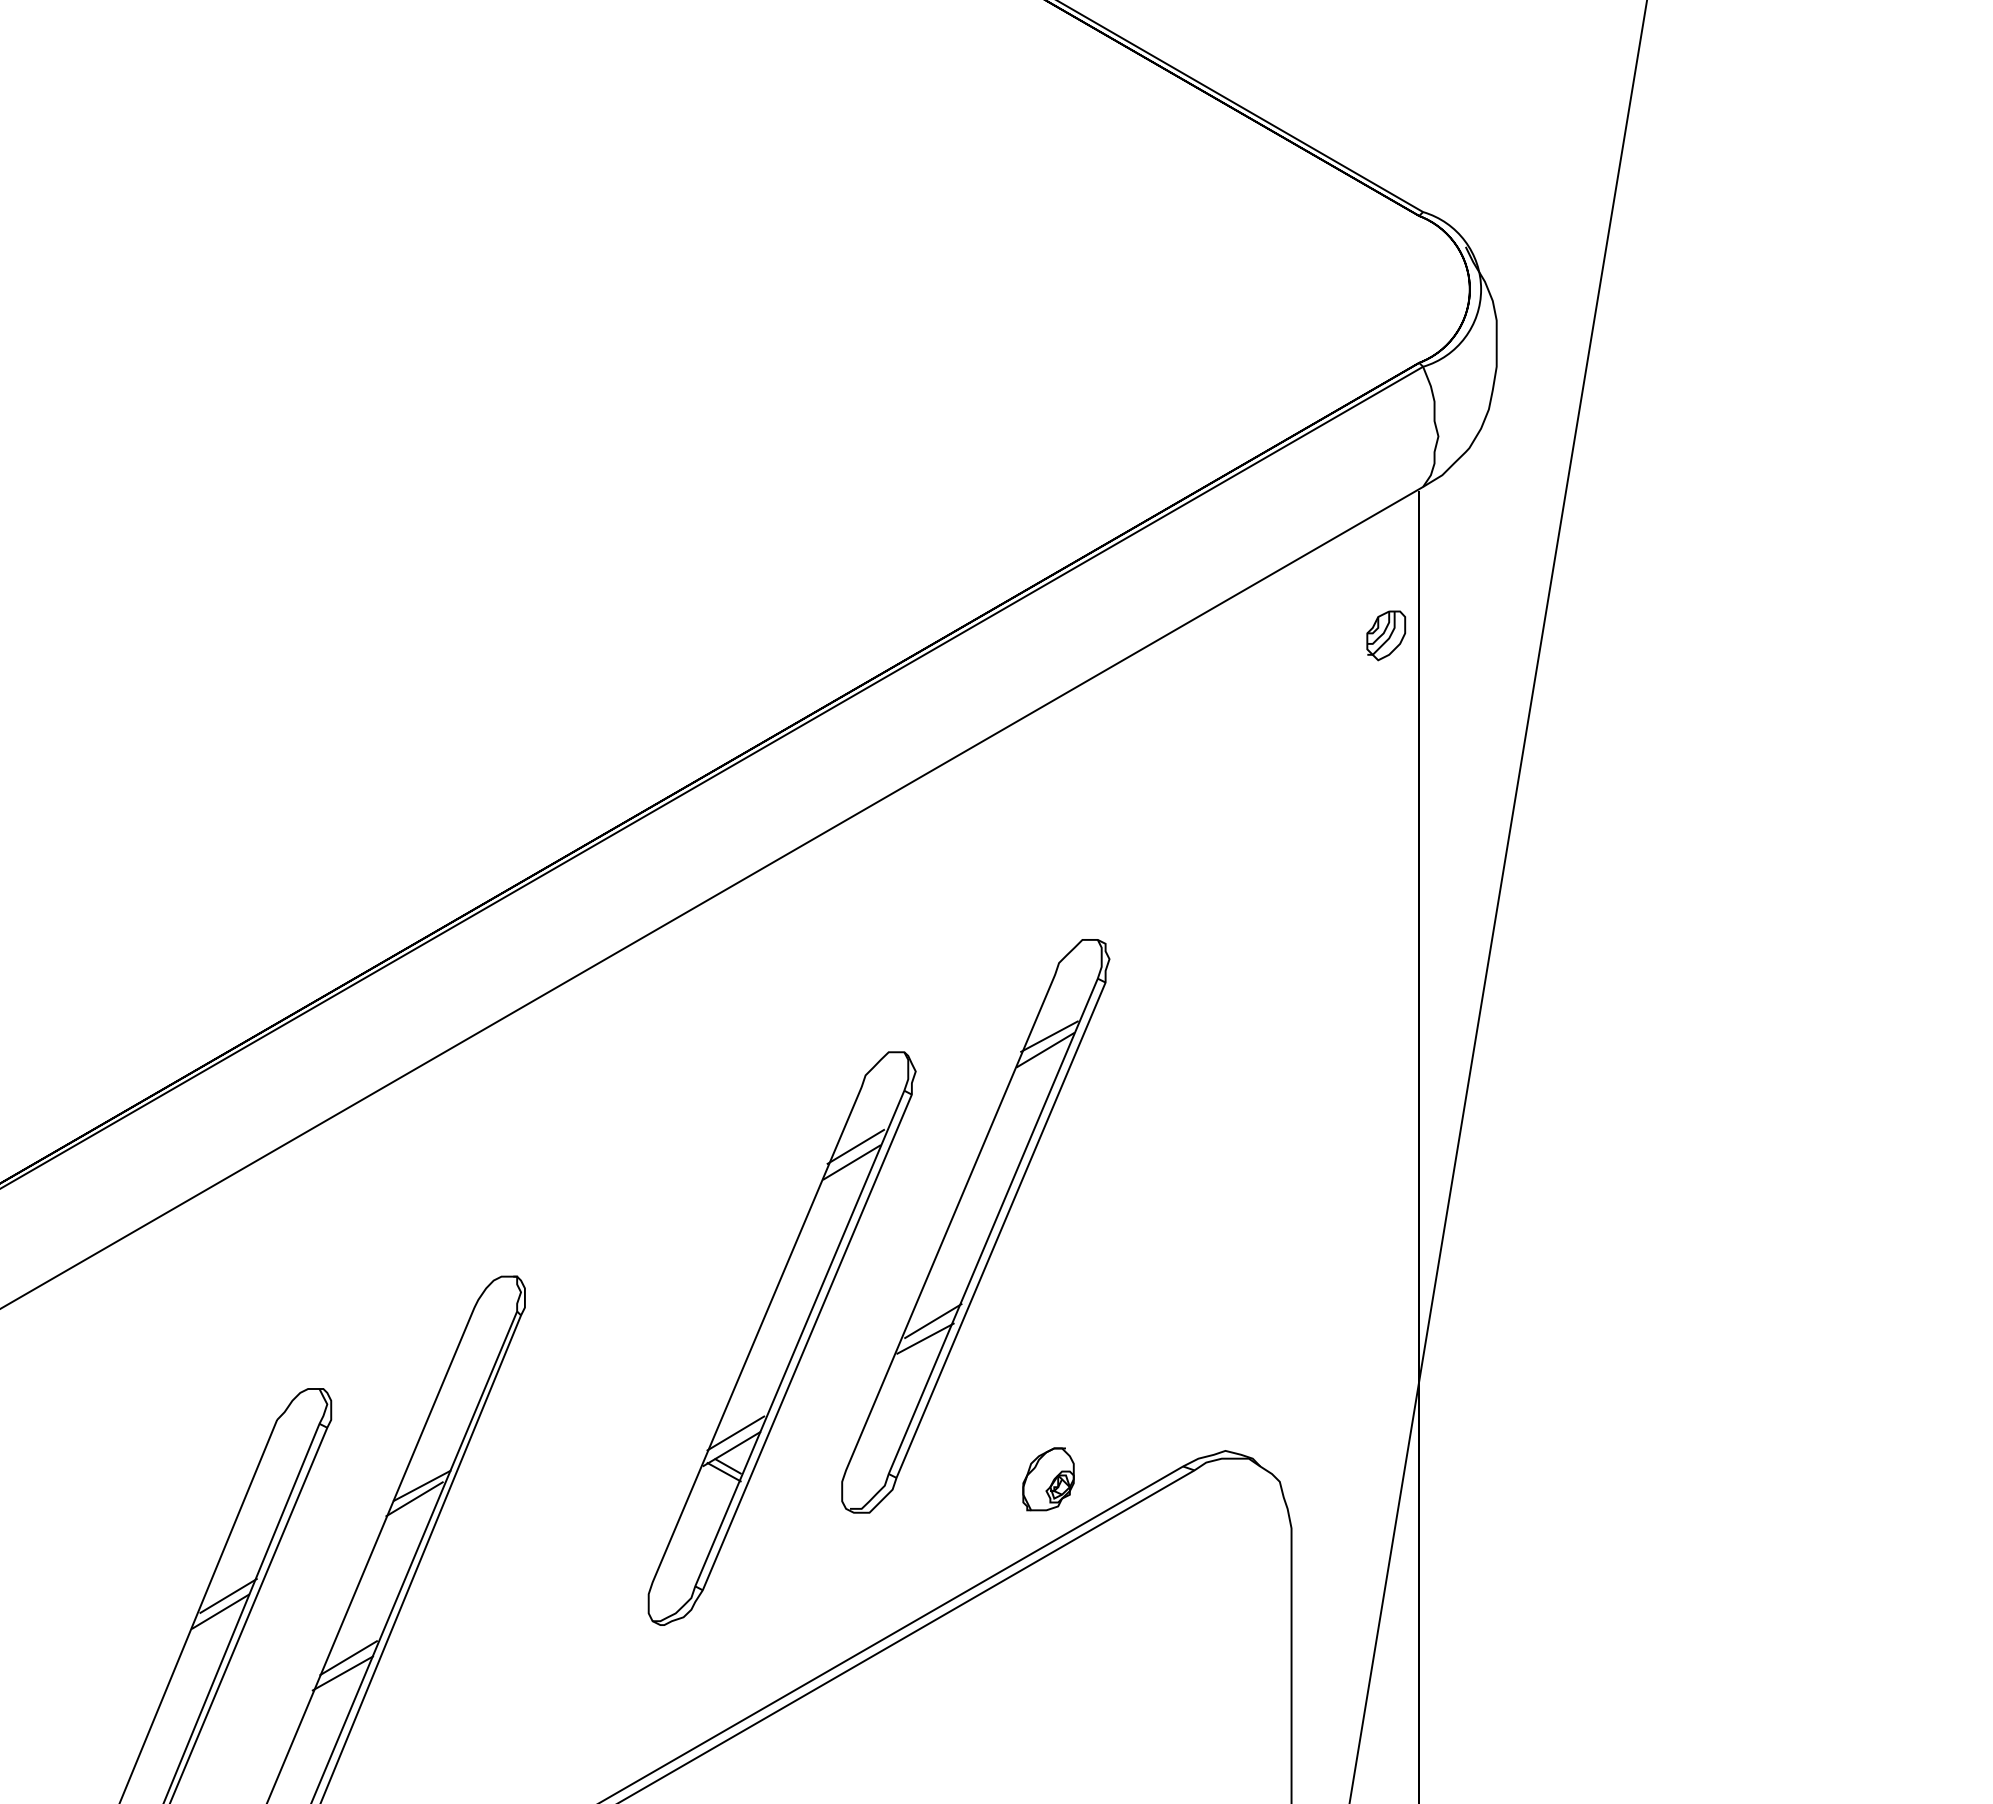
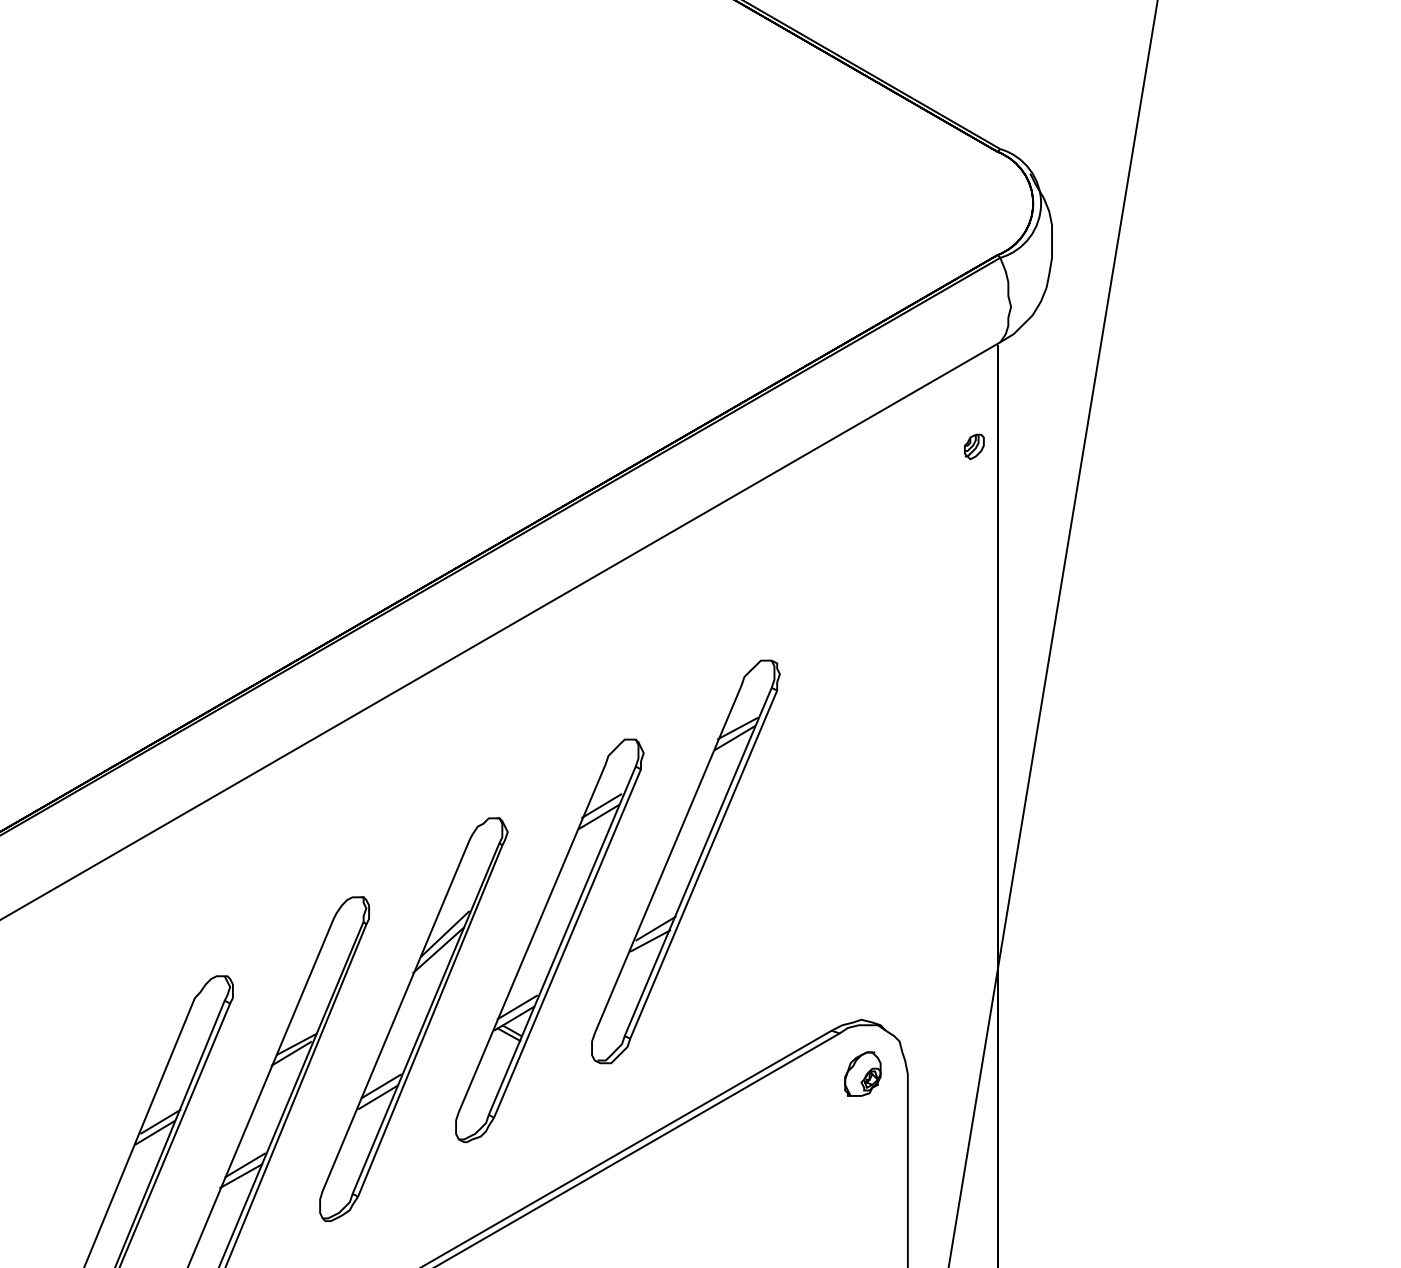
part: (1385, 635) -> (973, 446), size x0.71
part: (588, 1450) -> (413, 1019), added
part: (1048, 1479) -> (862, 1074), moved

